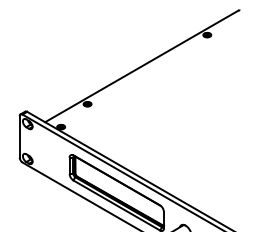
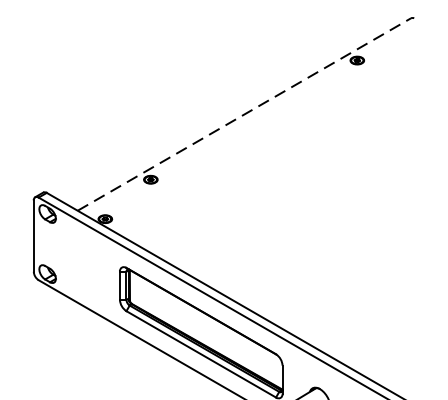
line: (141, 66) -> (243, 114), solid -> dashed

